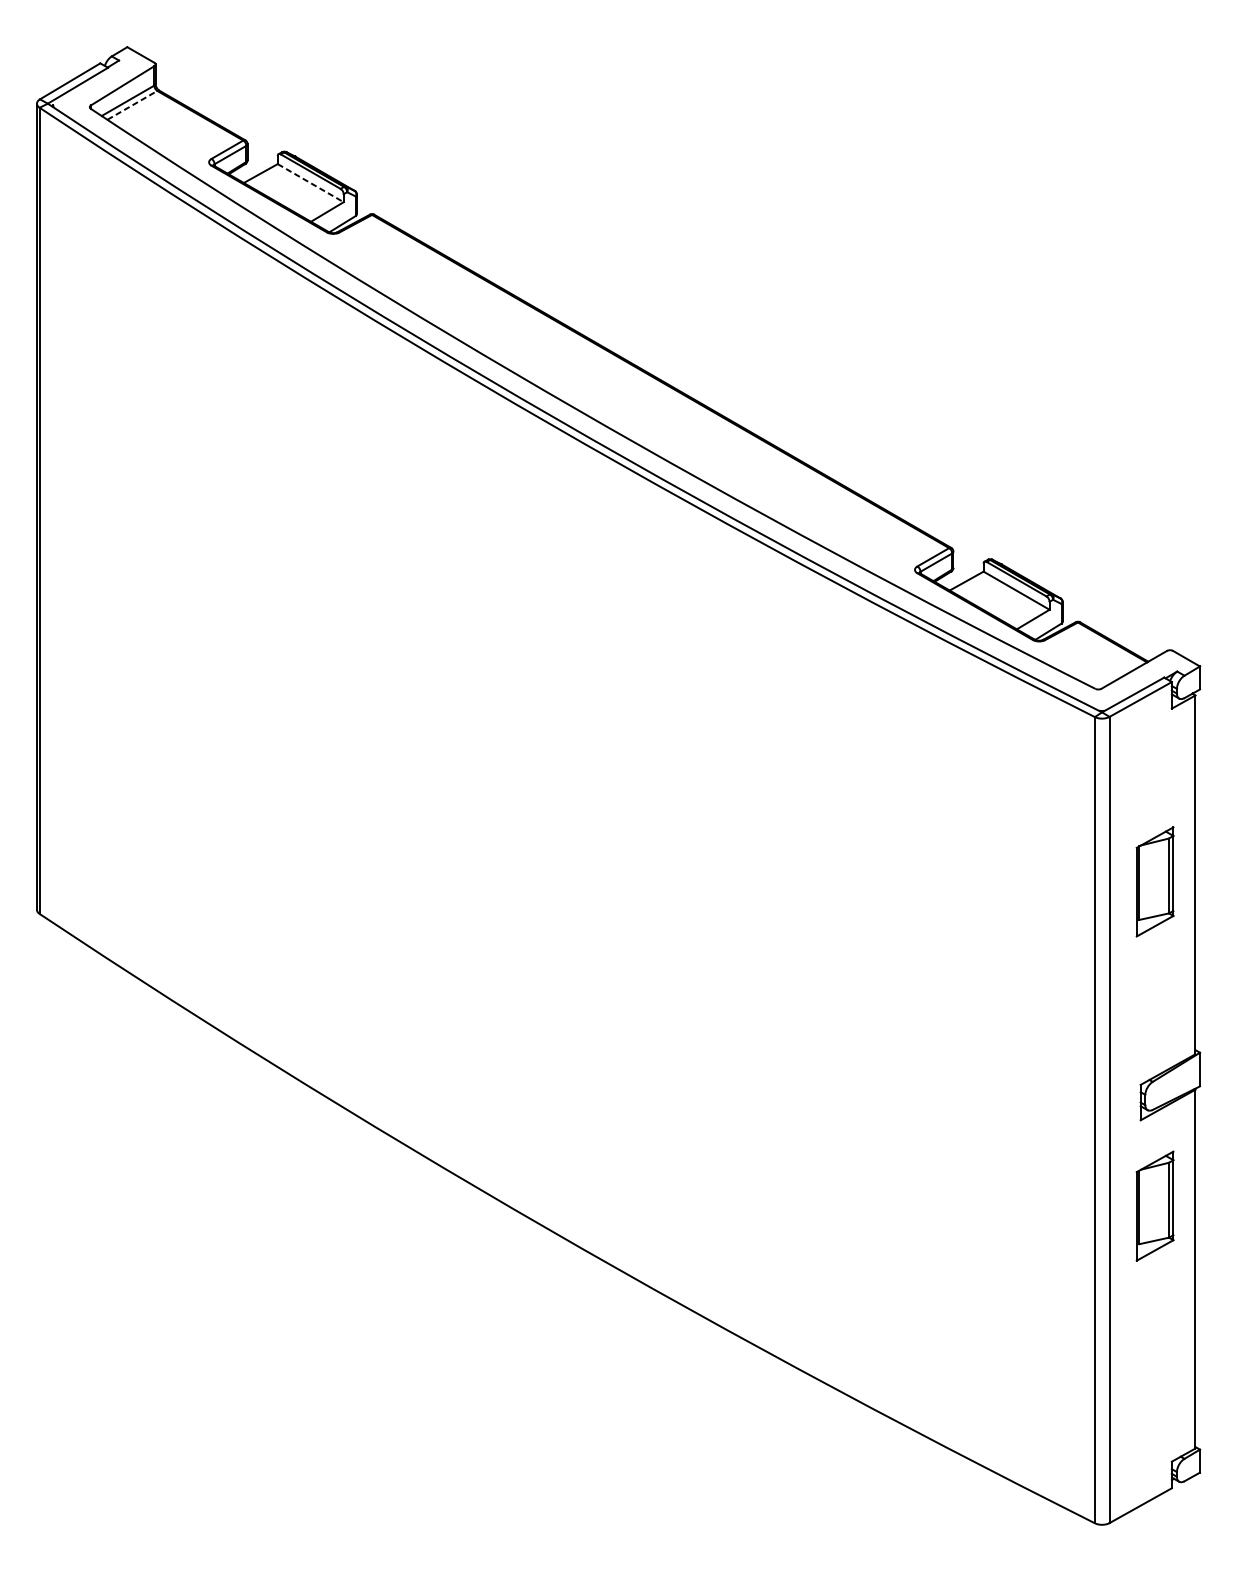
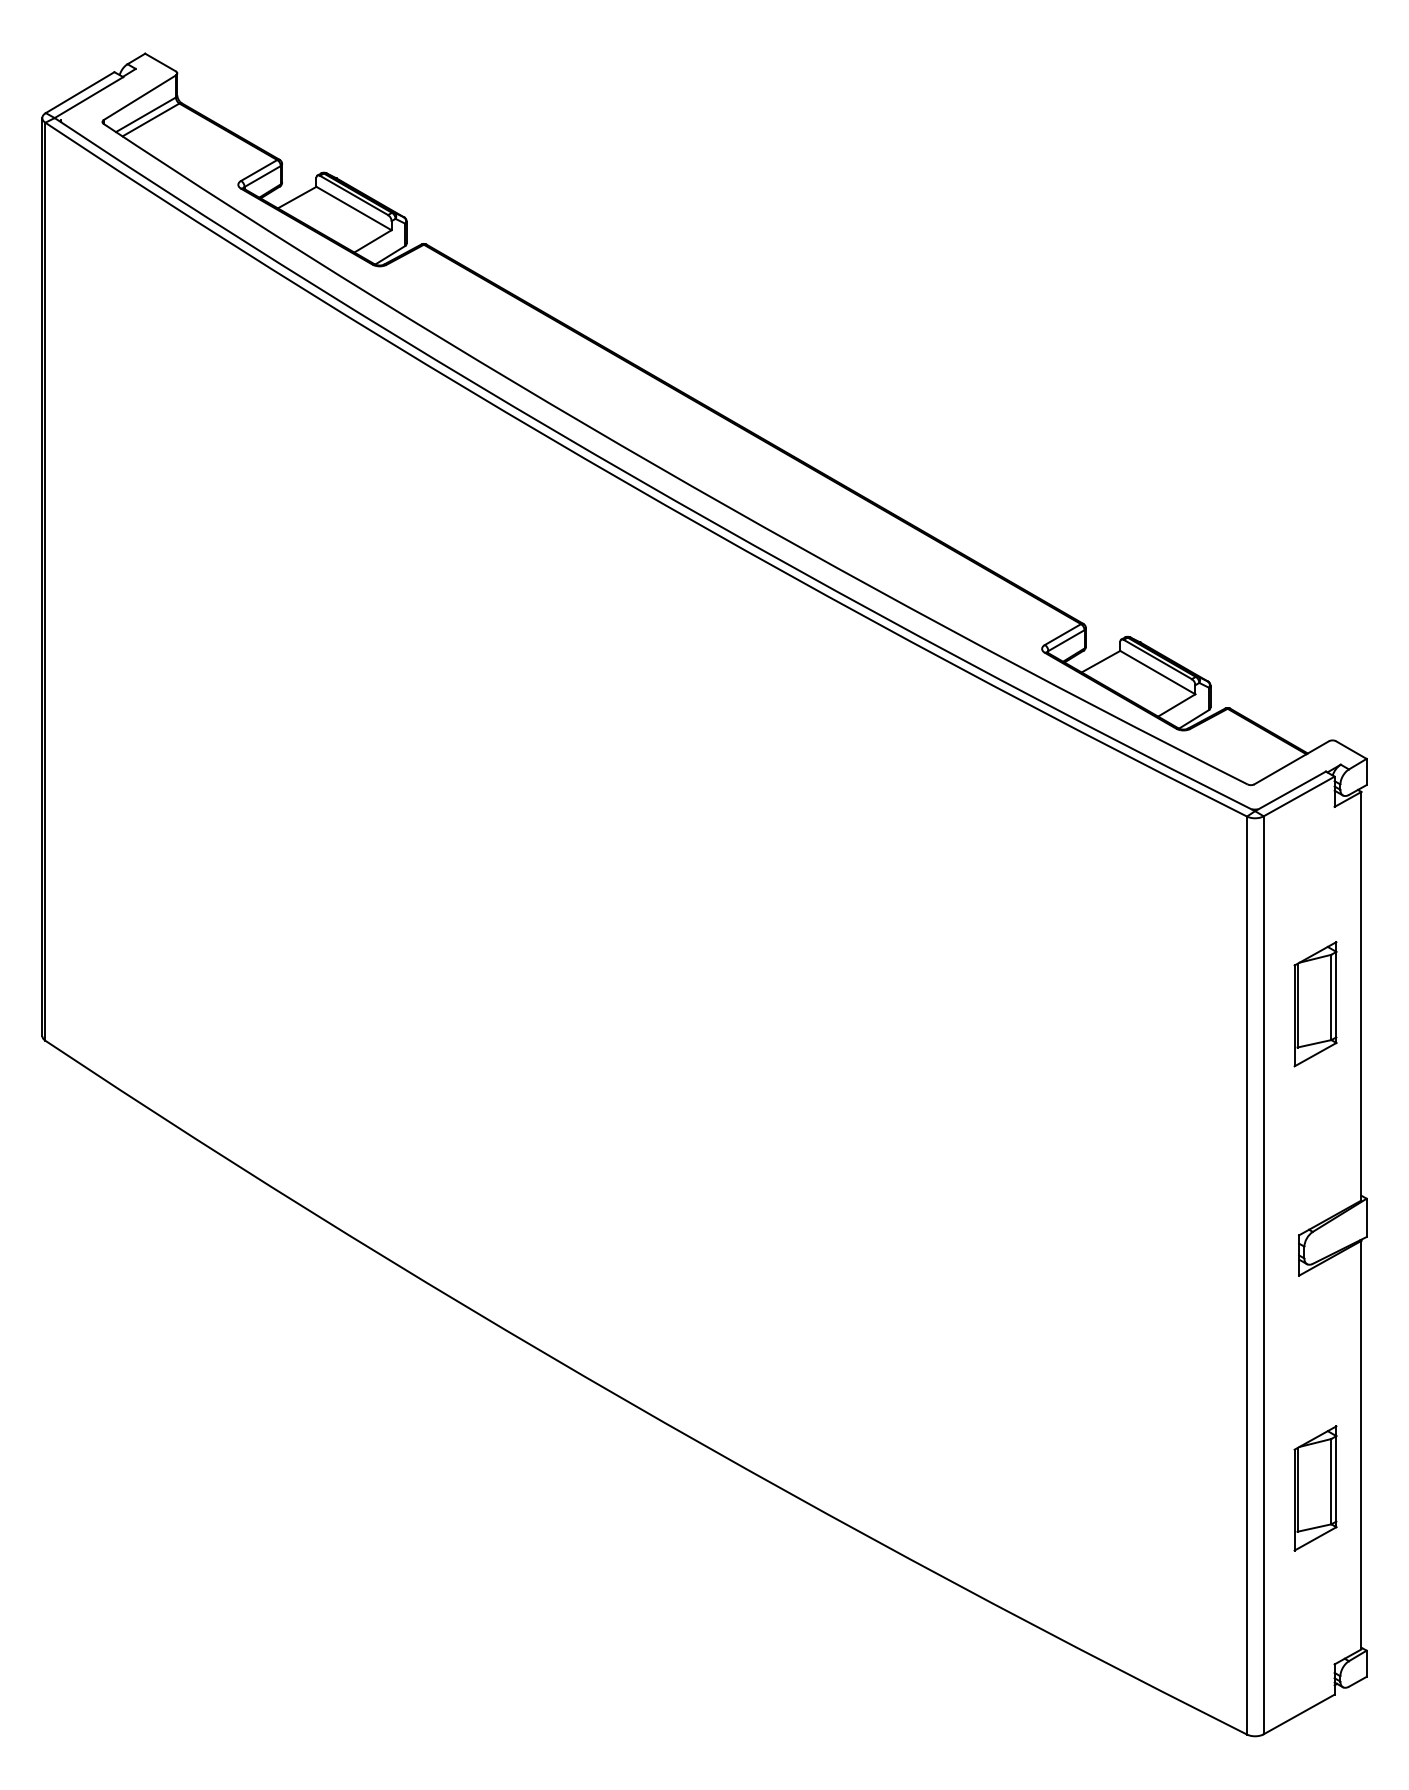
line: (132, 104) -> (151, 119), dashed -> solid
line: (311, 183) -> (354, 208), dashed -> solid
part: (1155, 1206) -> (1315, 1488), moved

